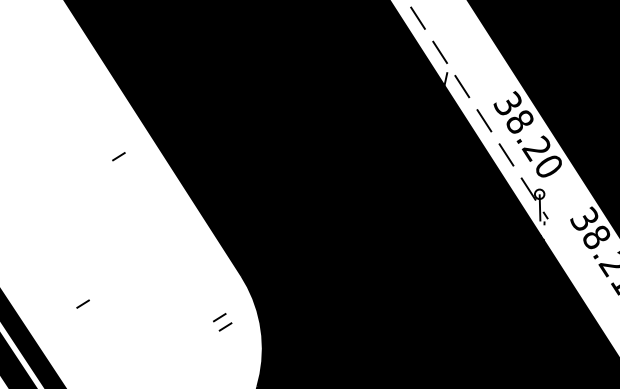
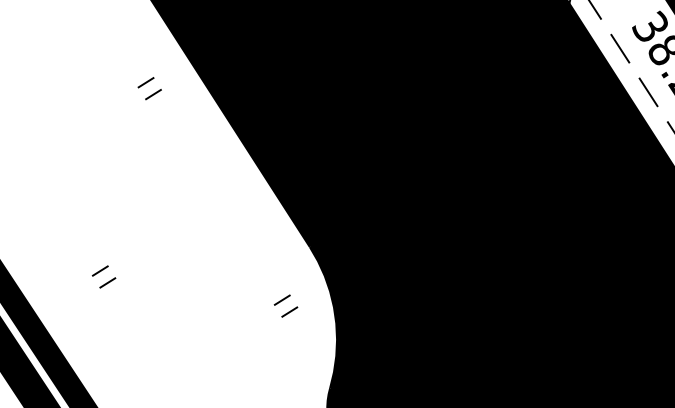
line: (112, 146) -> (145, 81), added
line: (77, 294) -> (100, 270), added

